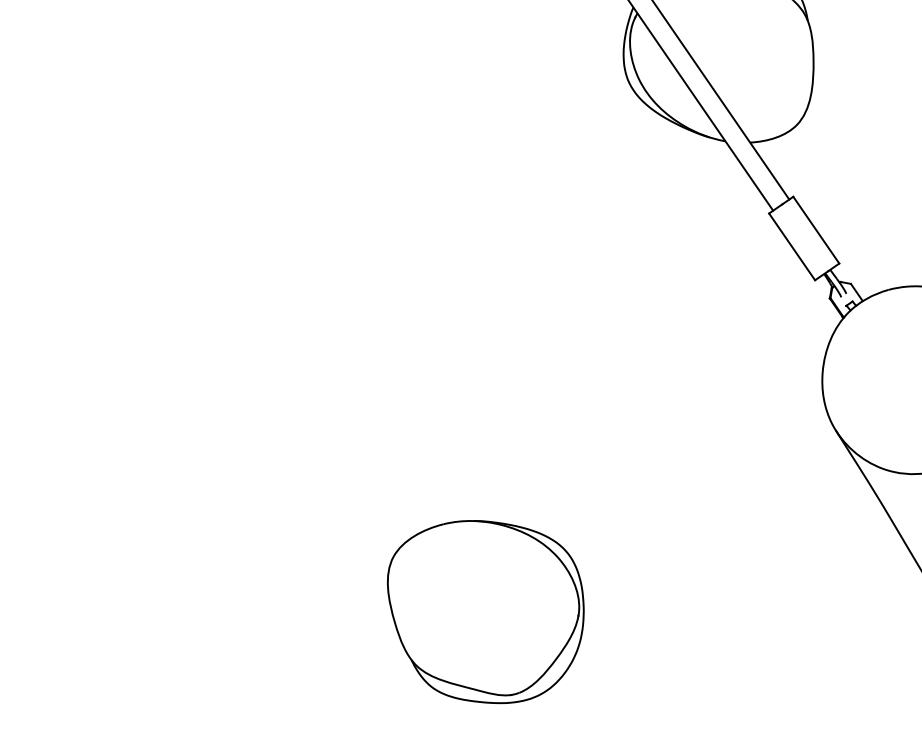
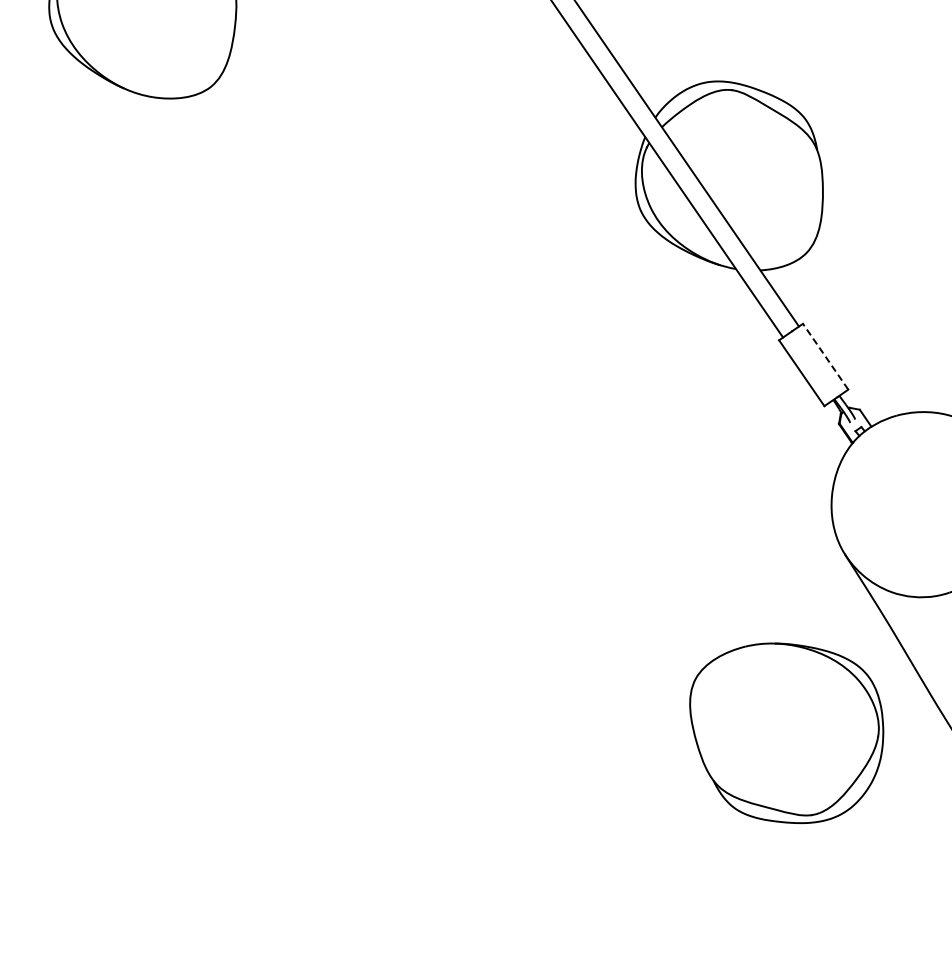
line: (816, 229) -> (825, 356), solid -> dashed
part: (485, 611) -> (786, 732), moved

